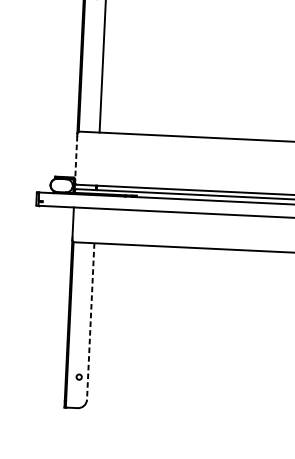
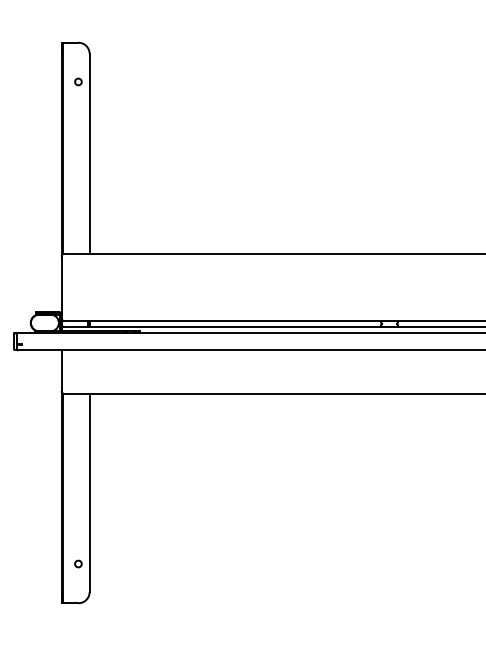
line: (76, 158) -> (61, 287), dashed -> solid
line: (90, 321) -> (89, 493), dashed -> solid

